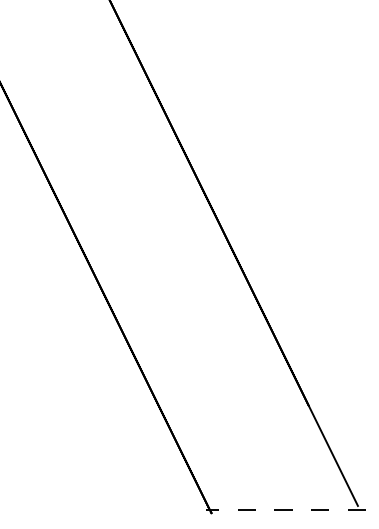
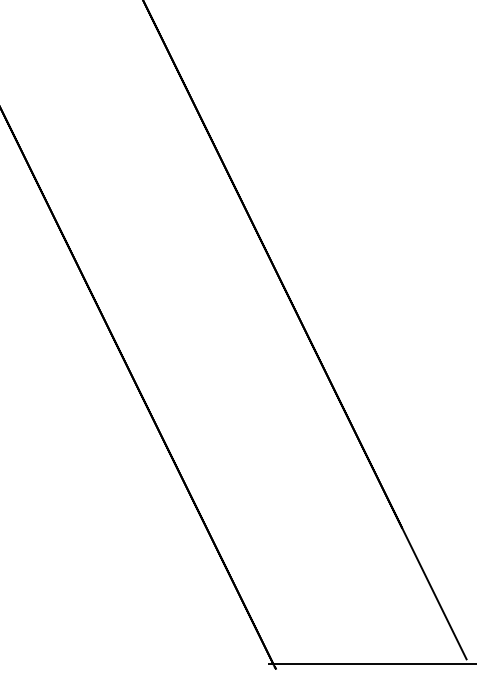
line: (285, 509) -> (372, 663), dashed -> solid

